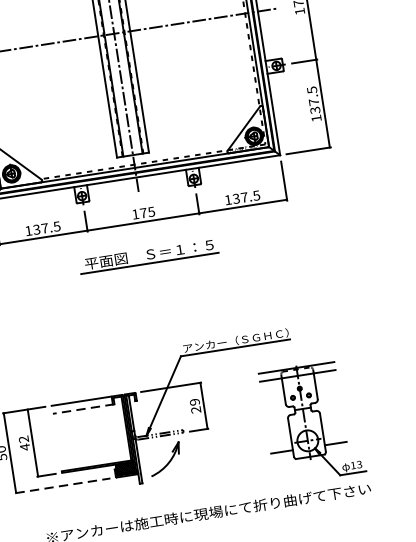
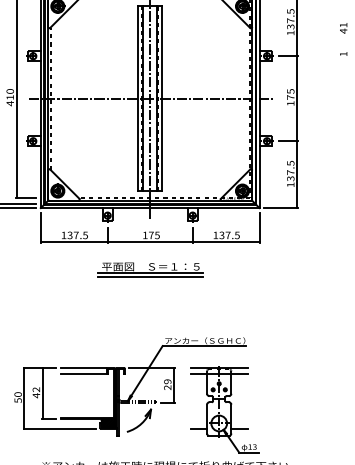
line: (150, 267) -> (150, 276), added
line: (82, 409) -> (83, 374), dashed -> solid
part: (311, 421) -> (224, 409), moved
line: (63, 485) -> (60, 428), dashed -> solid

